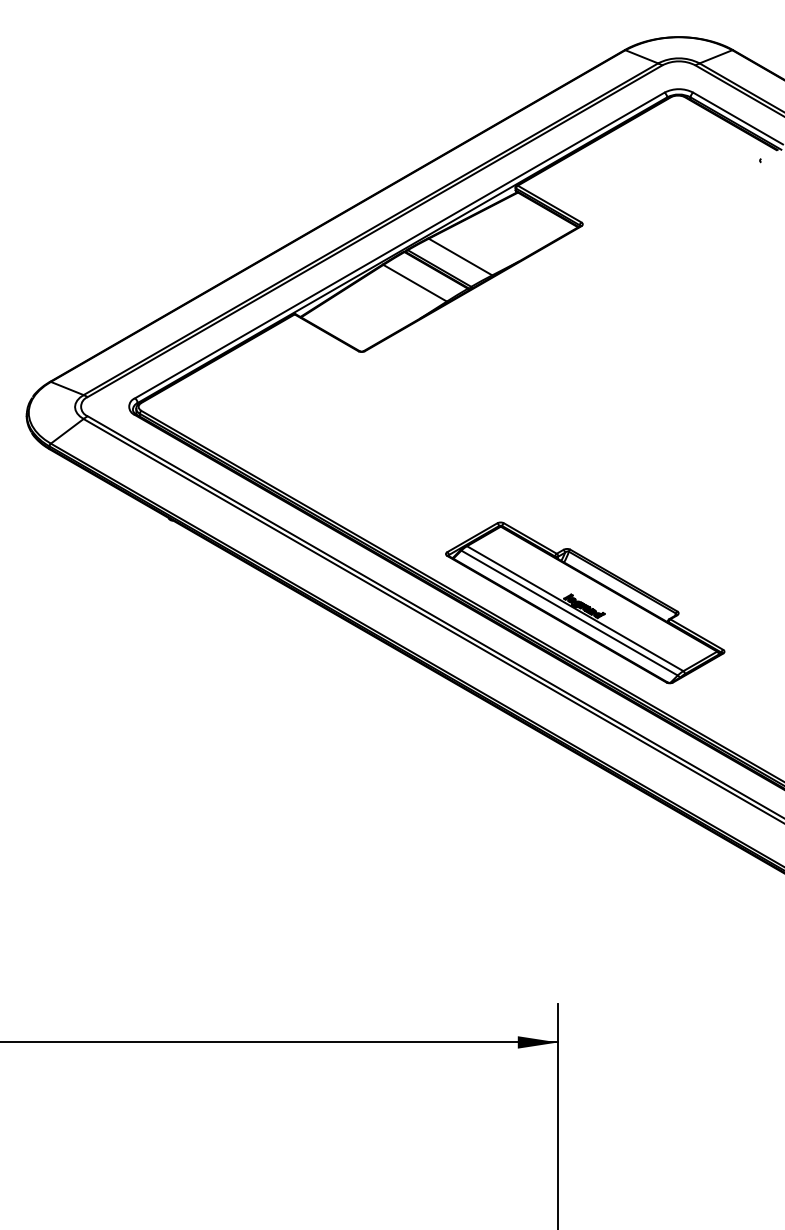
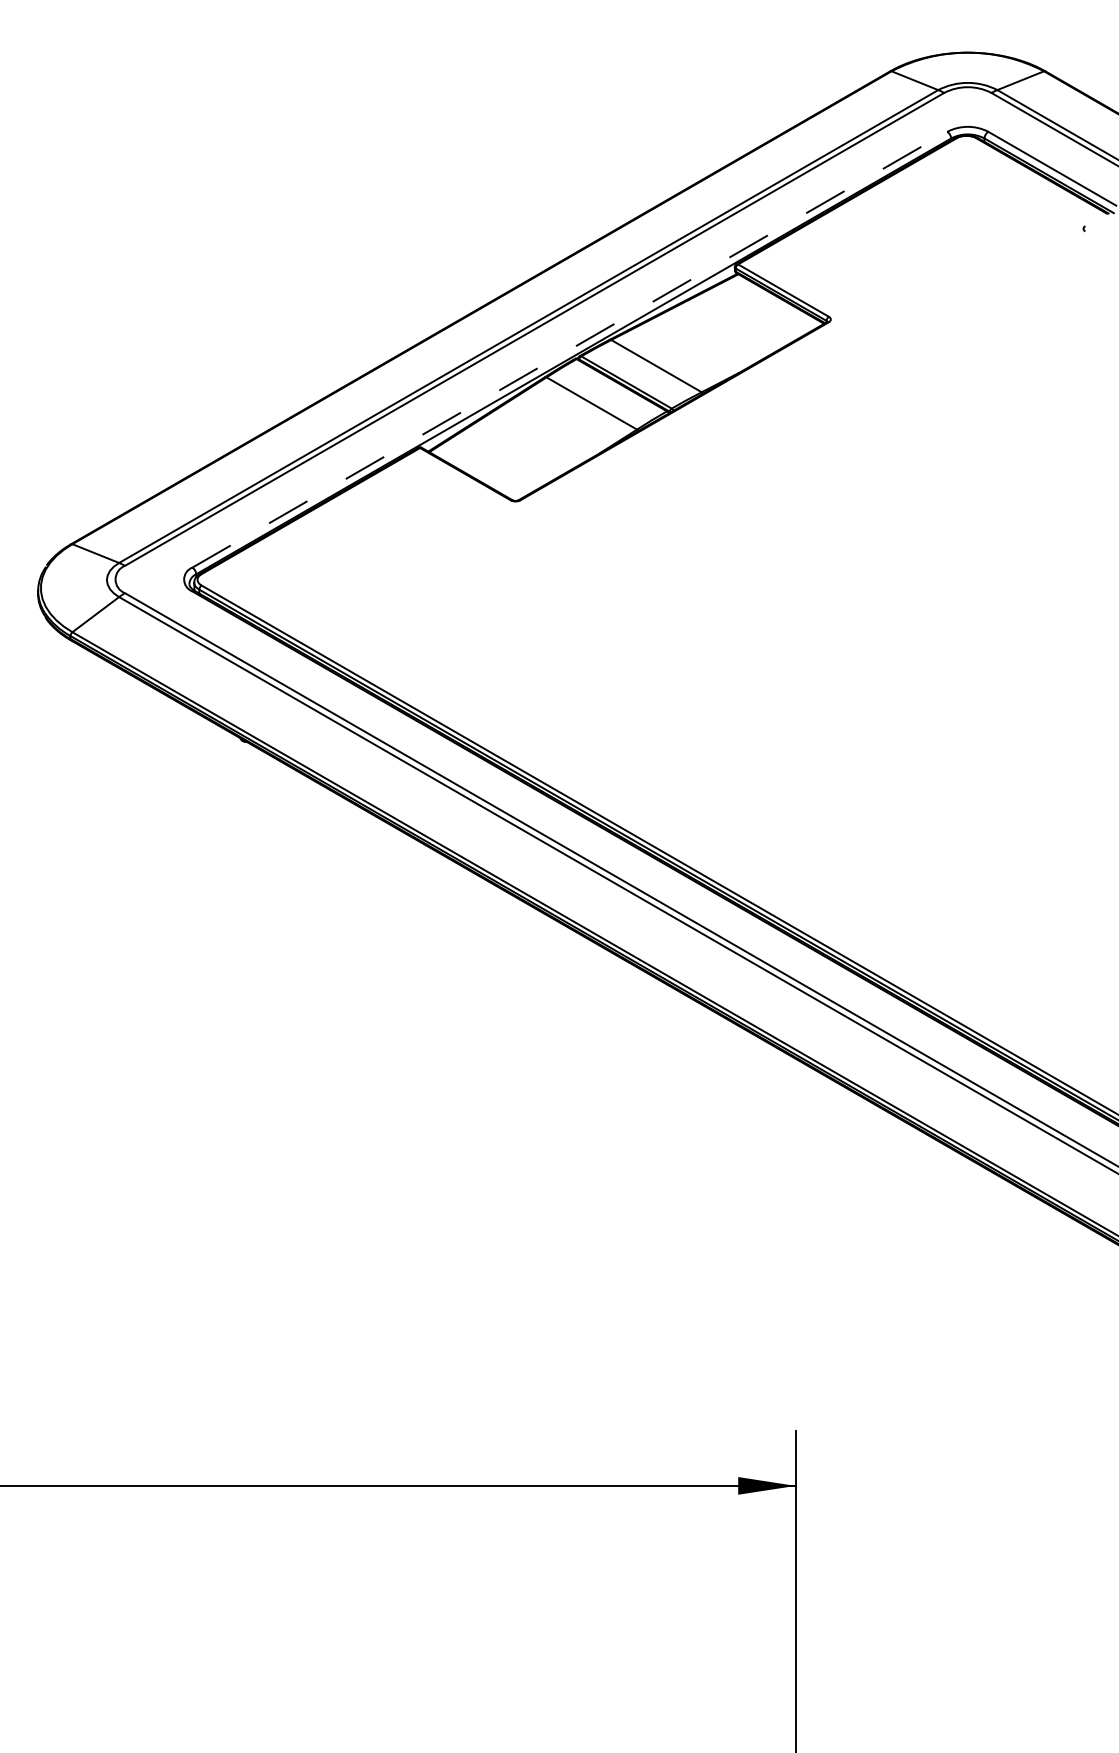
line: (399, 245) -> (569, 349), solid -> dashed
part: (584, 602) -> (833, 858), removed

